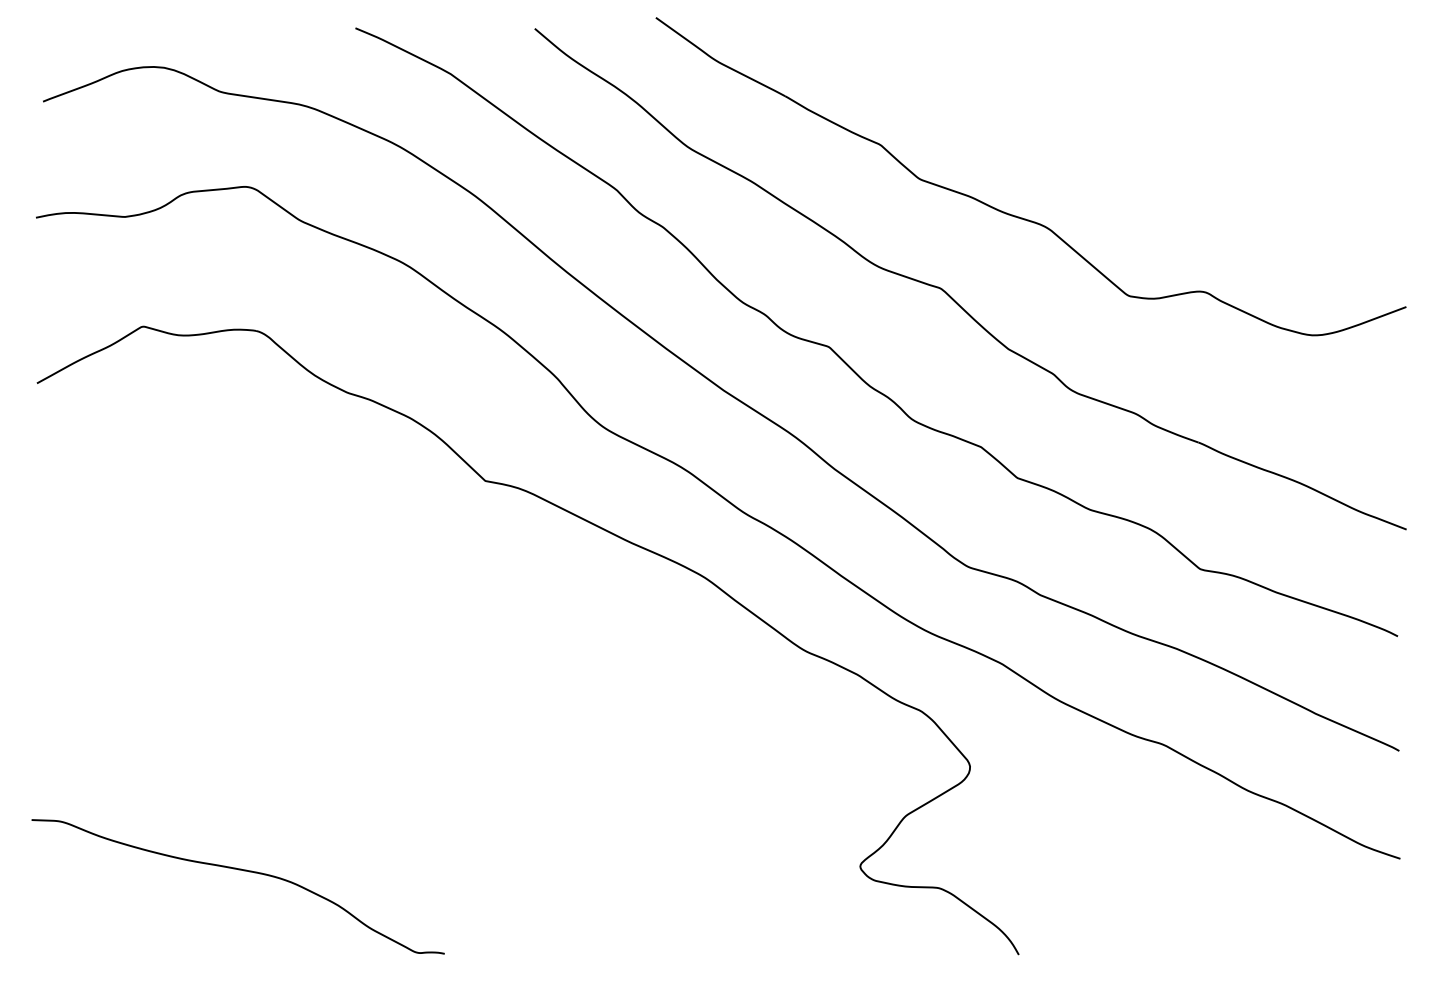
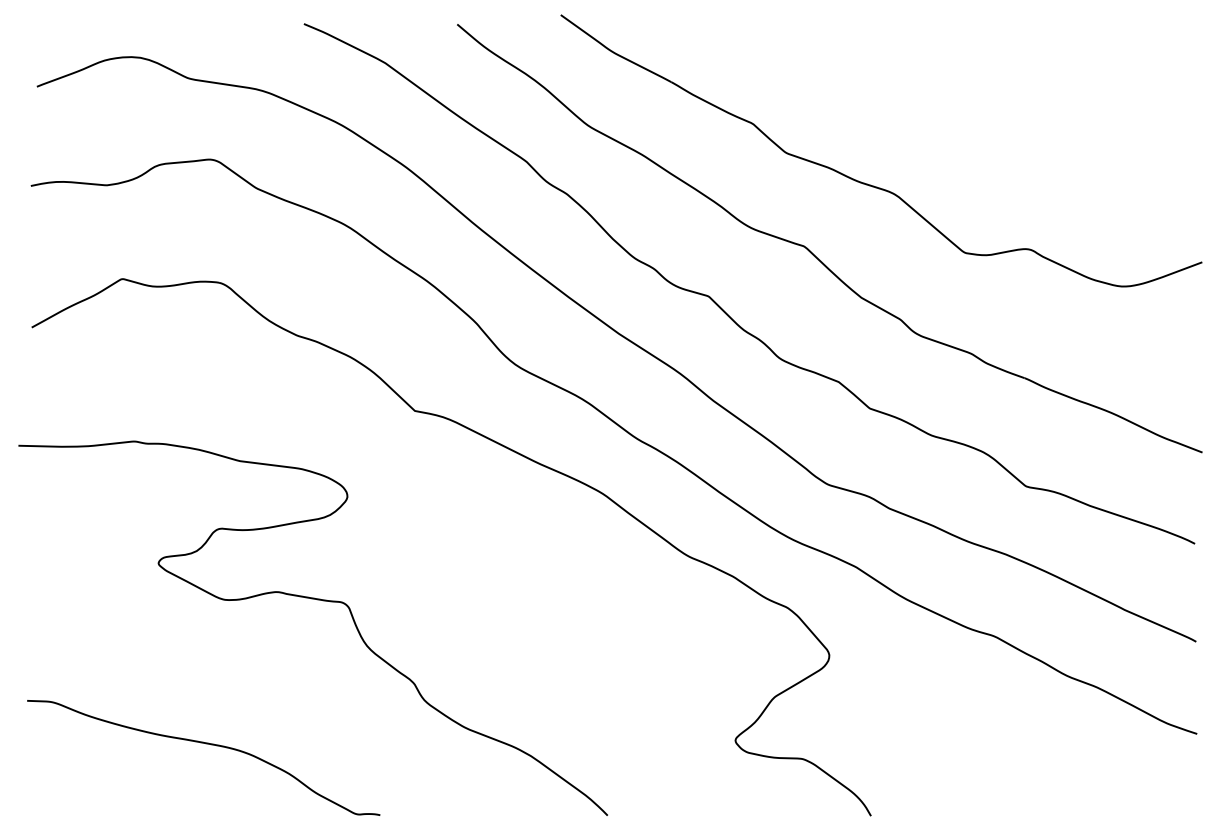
curve: (371, 702) -> (317, 600), added

